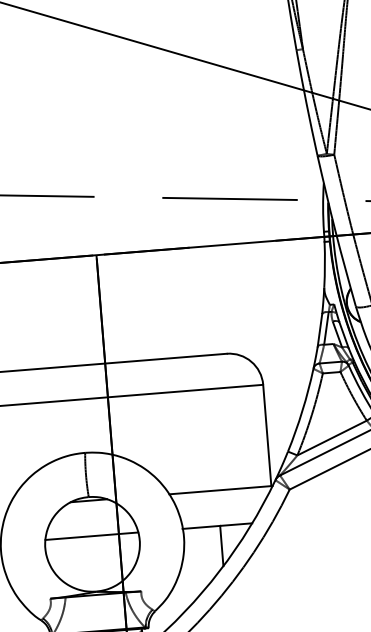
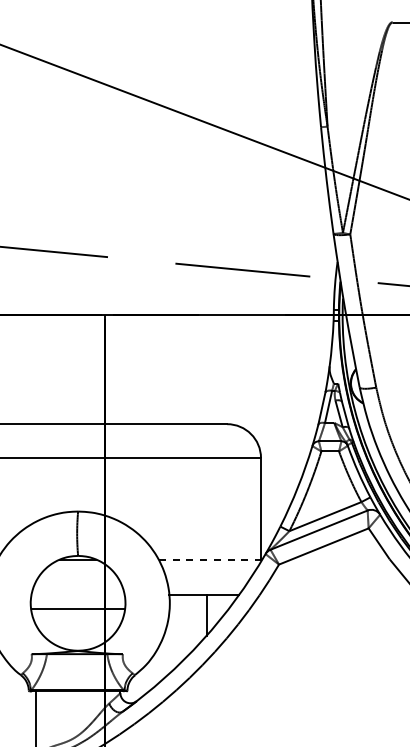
line: (220, 490) -> (210, 559), solid -> dashed
line: (91, 536) -> (77, 609), moved

